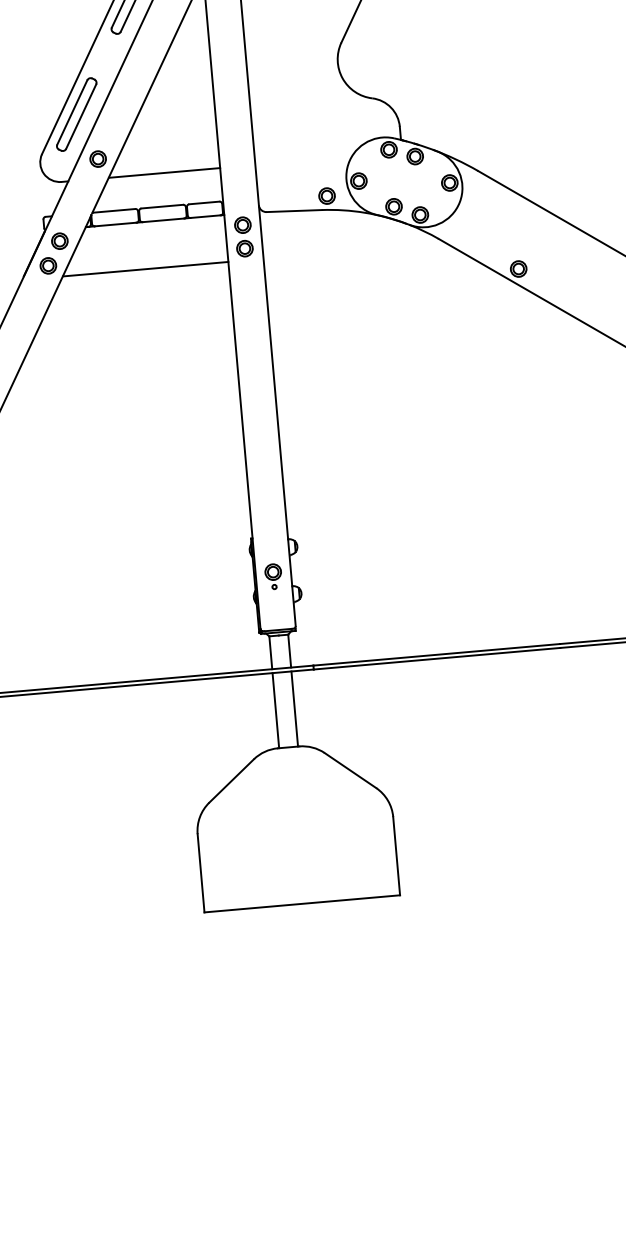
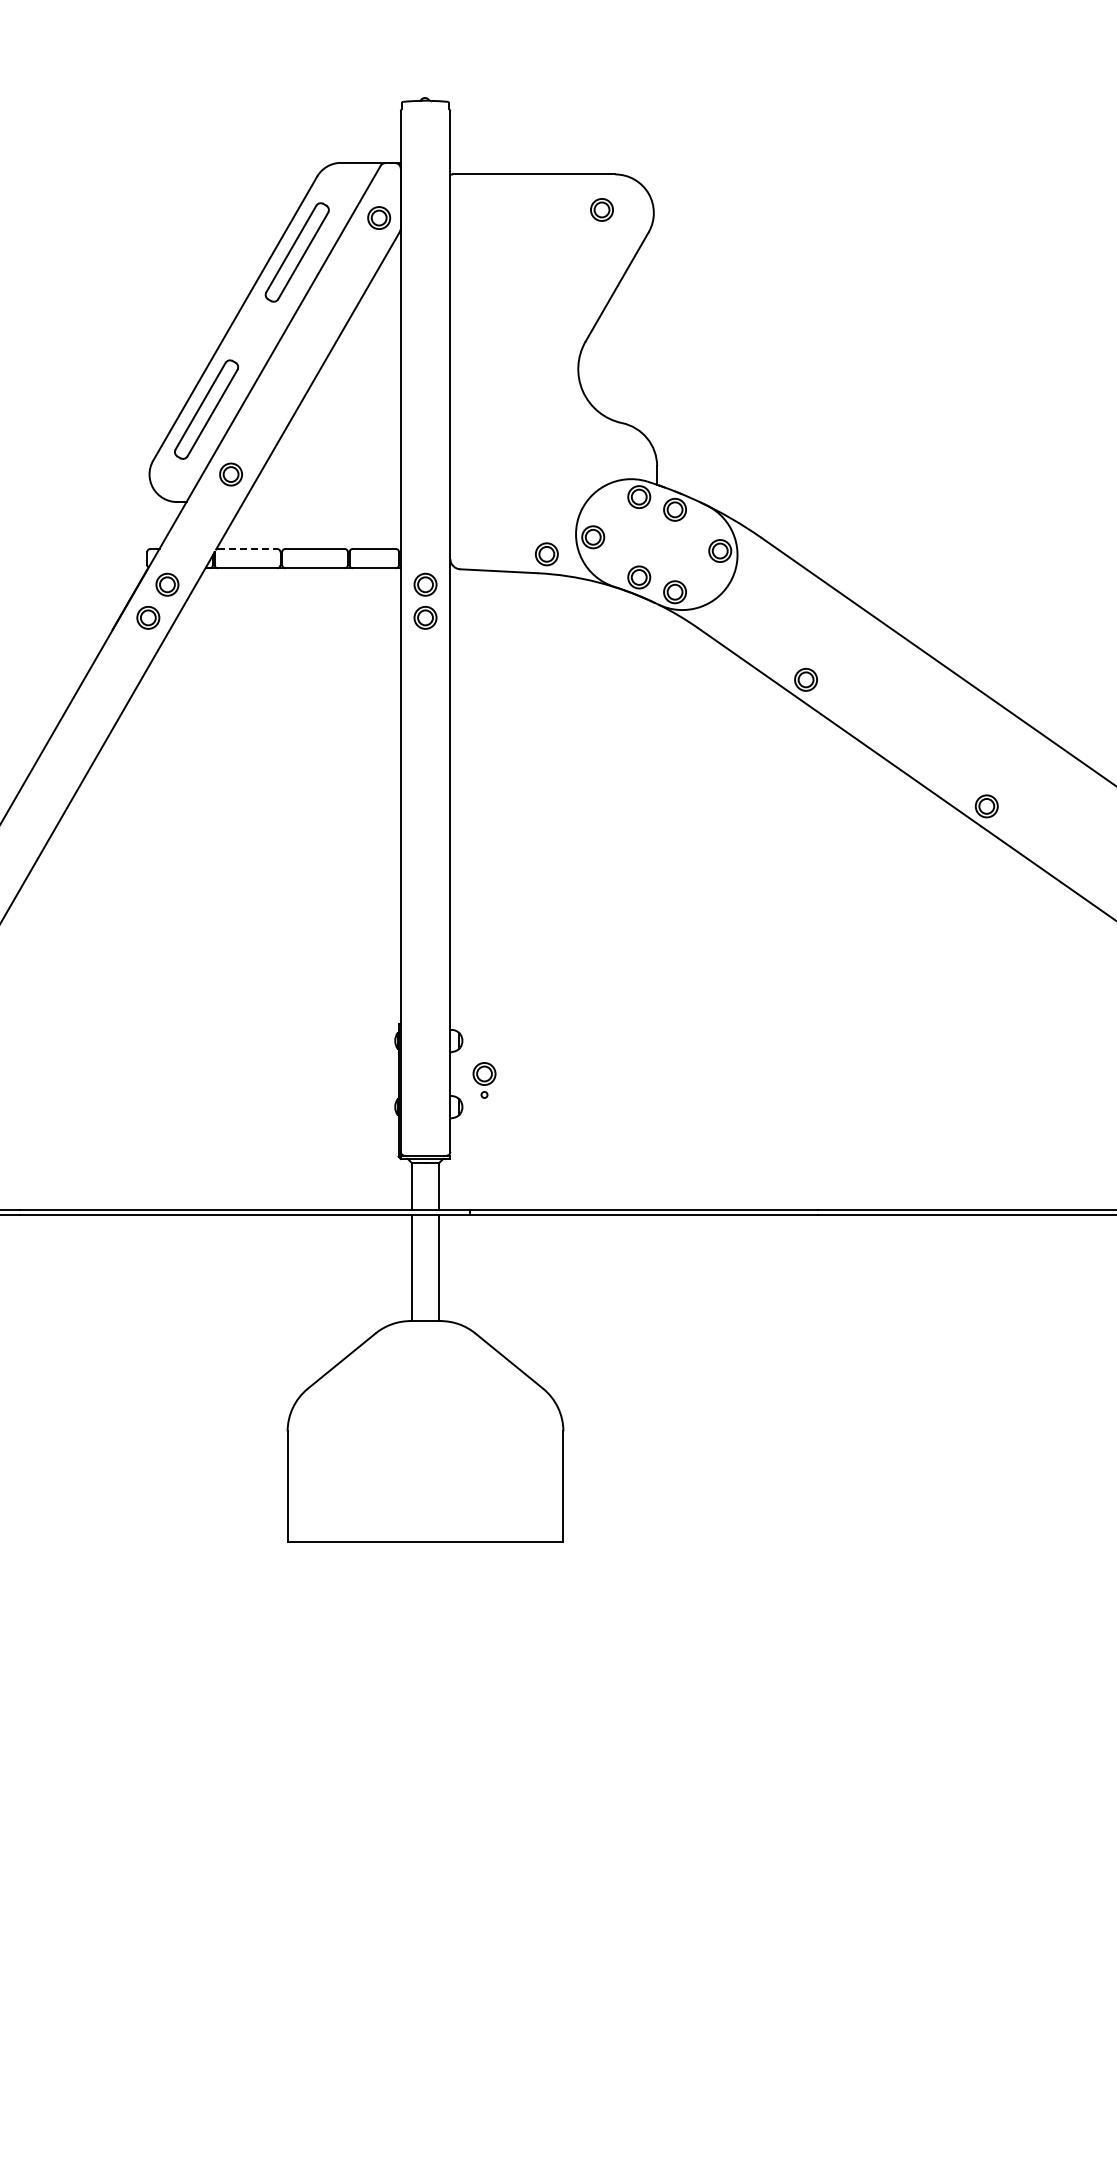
line: (164, 173) -> (321, 502), removed
line: (115, 210) -> (248, 548), solid -> dashed
line: (145, 269) -> (283, 634), removed
part: (273, 576) -> (484, 1080), moved

